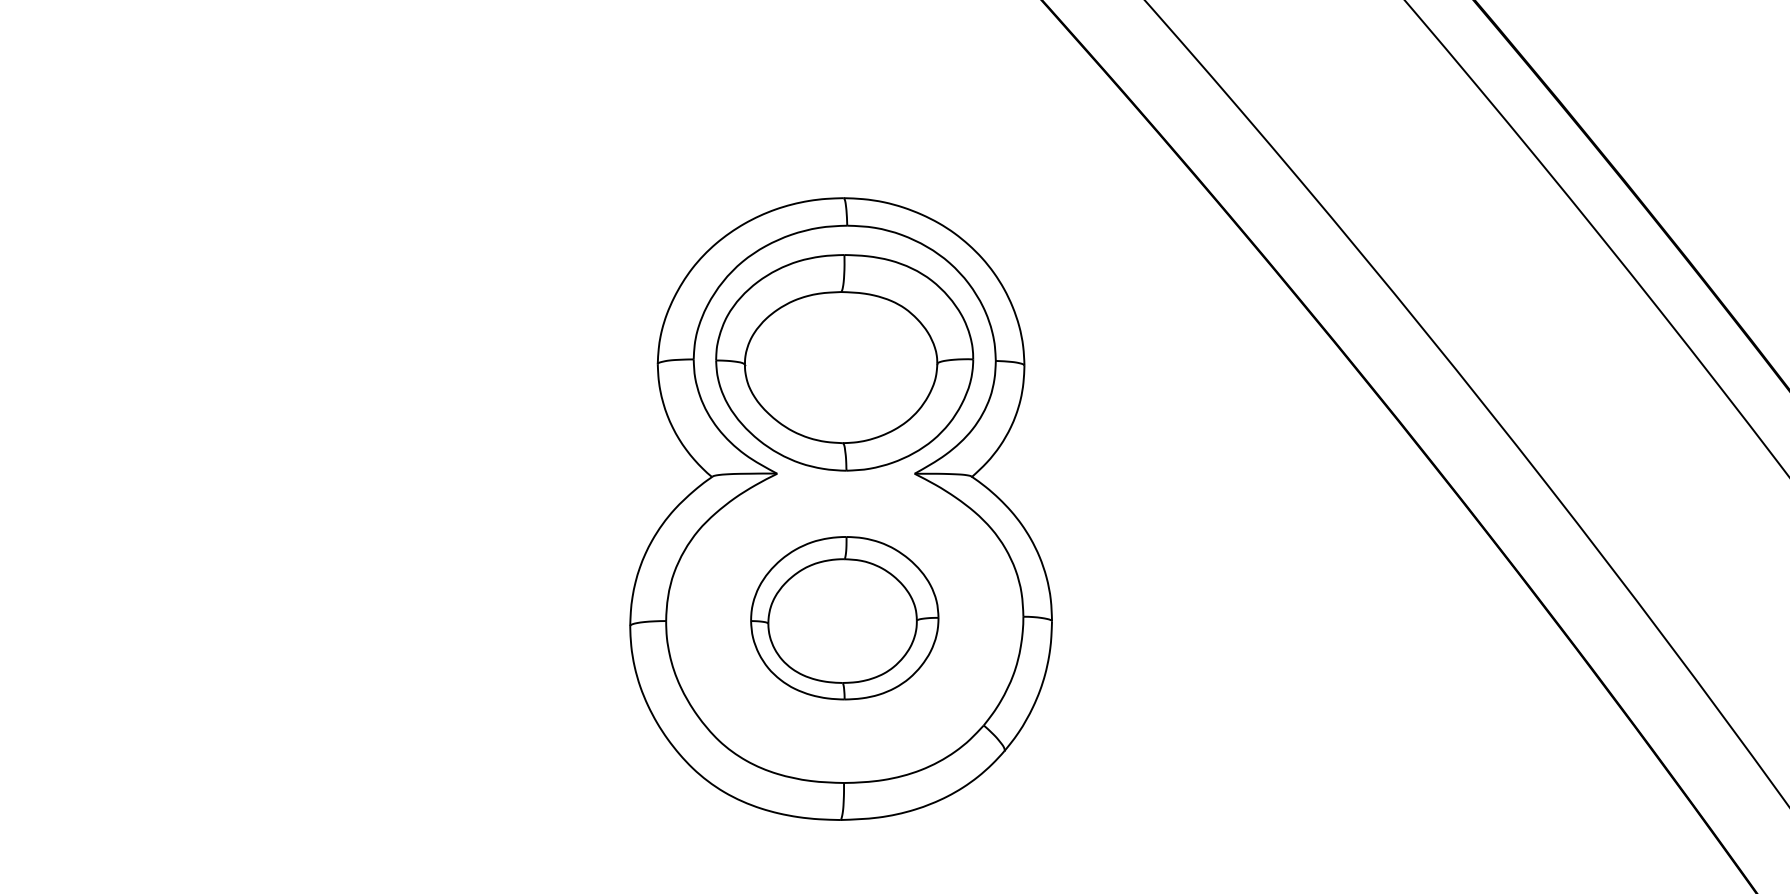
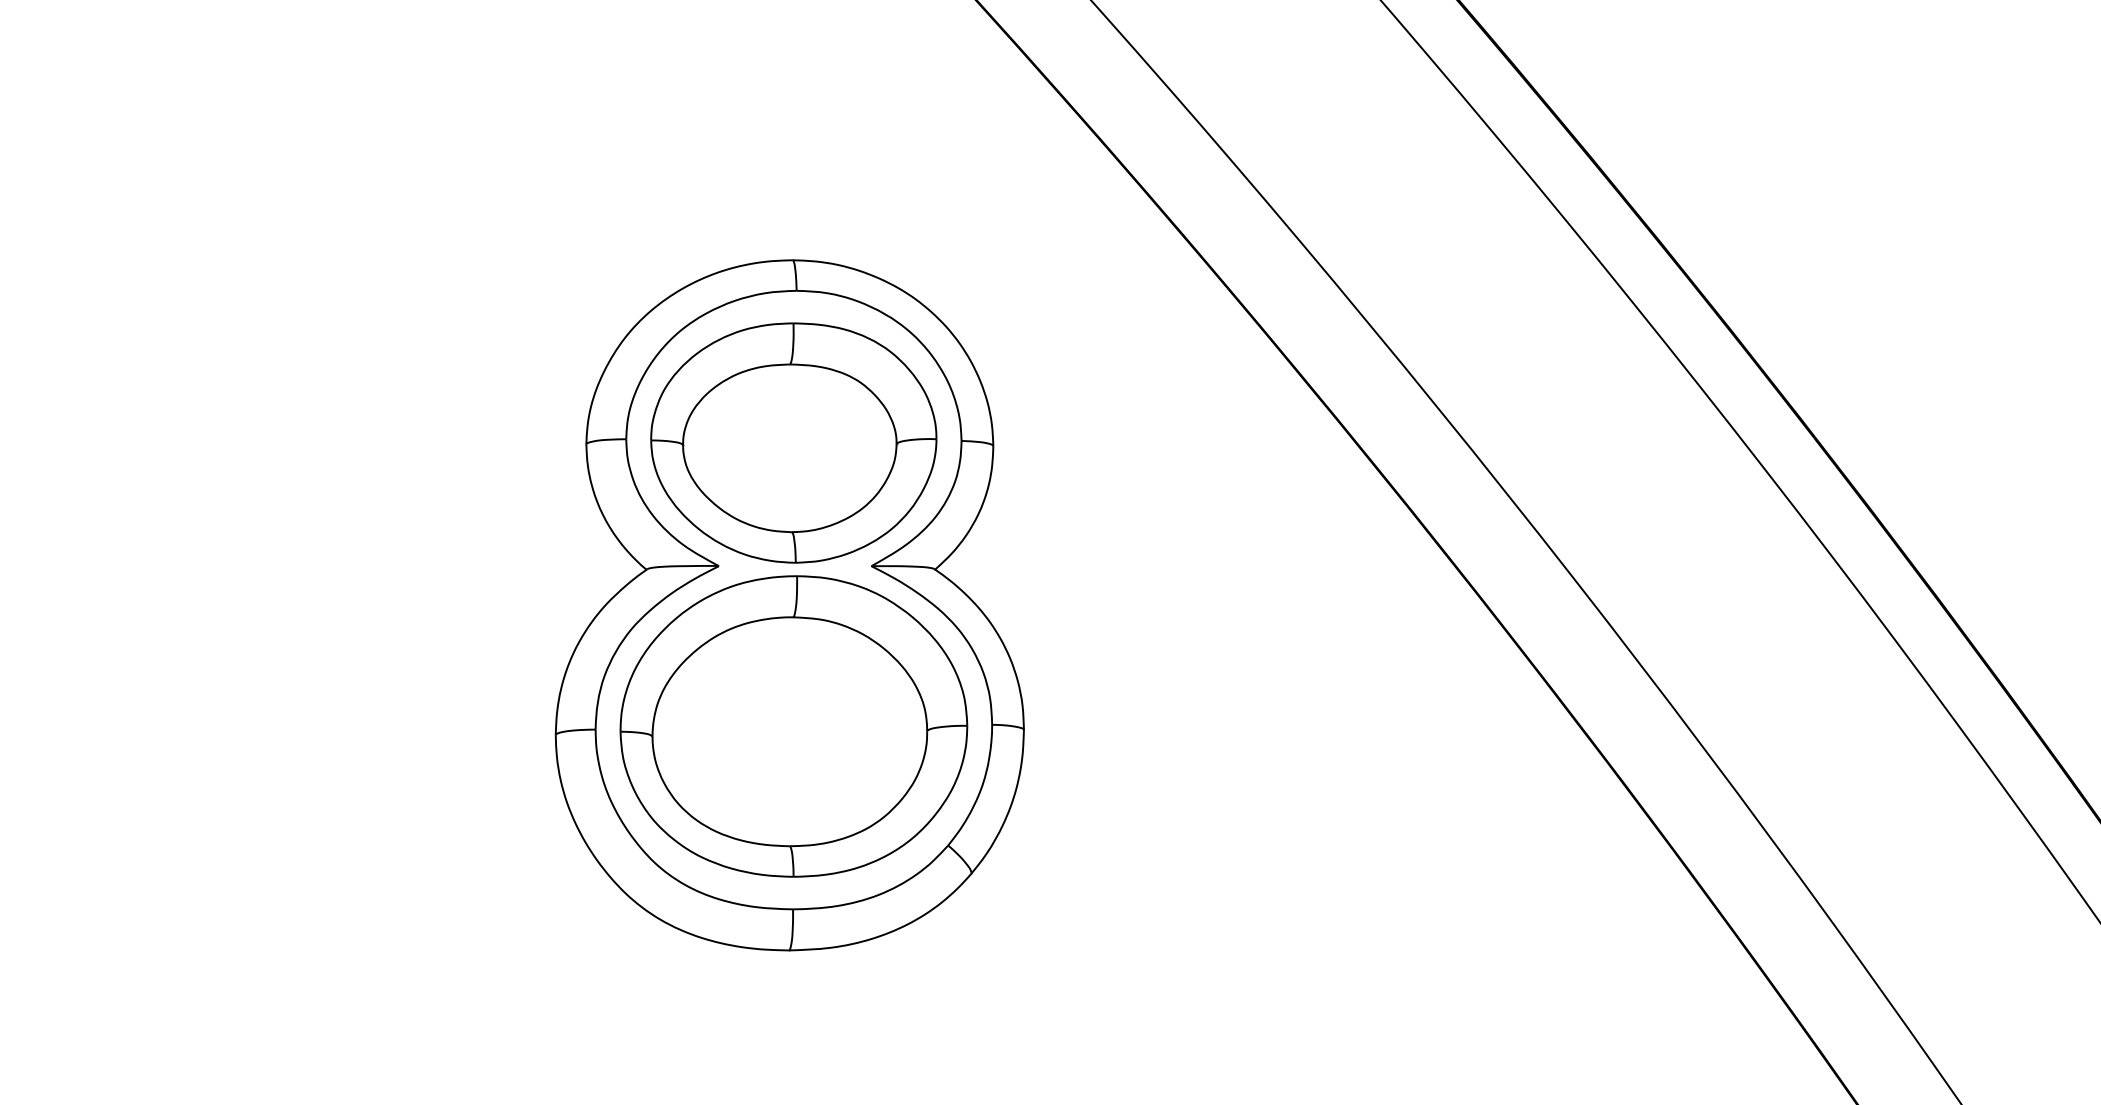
part: (844, 618) -> (793, 726), size x1.67

